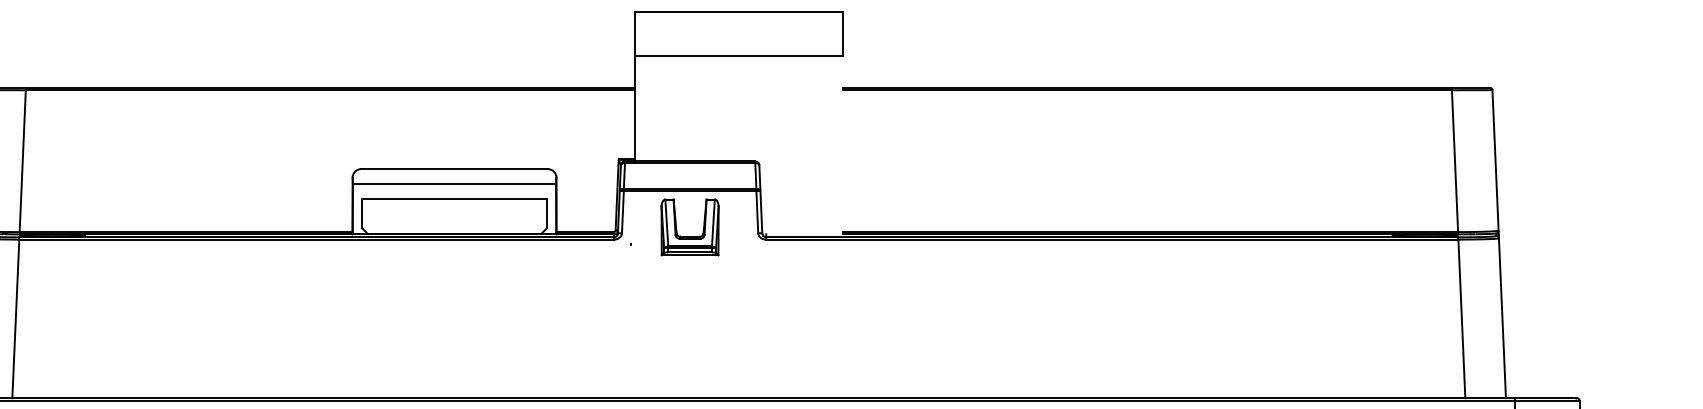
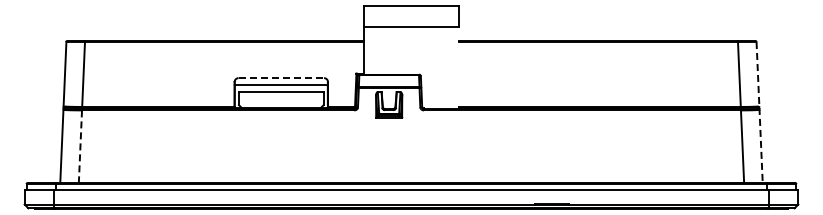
line: (454, 169) -> (281, 78), solid -> dashed
line: (1498, 244) -> (759, 112), solid -> dashed
line: (15, 320) -> (80, 147), solid -> dashed

